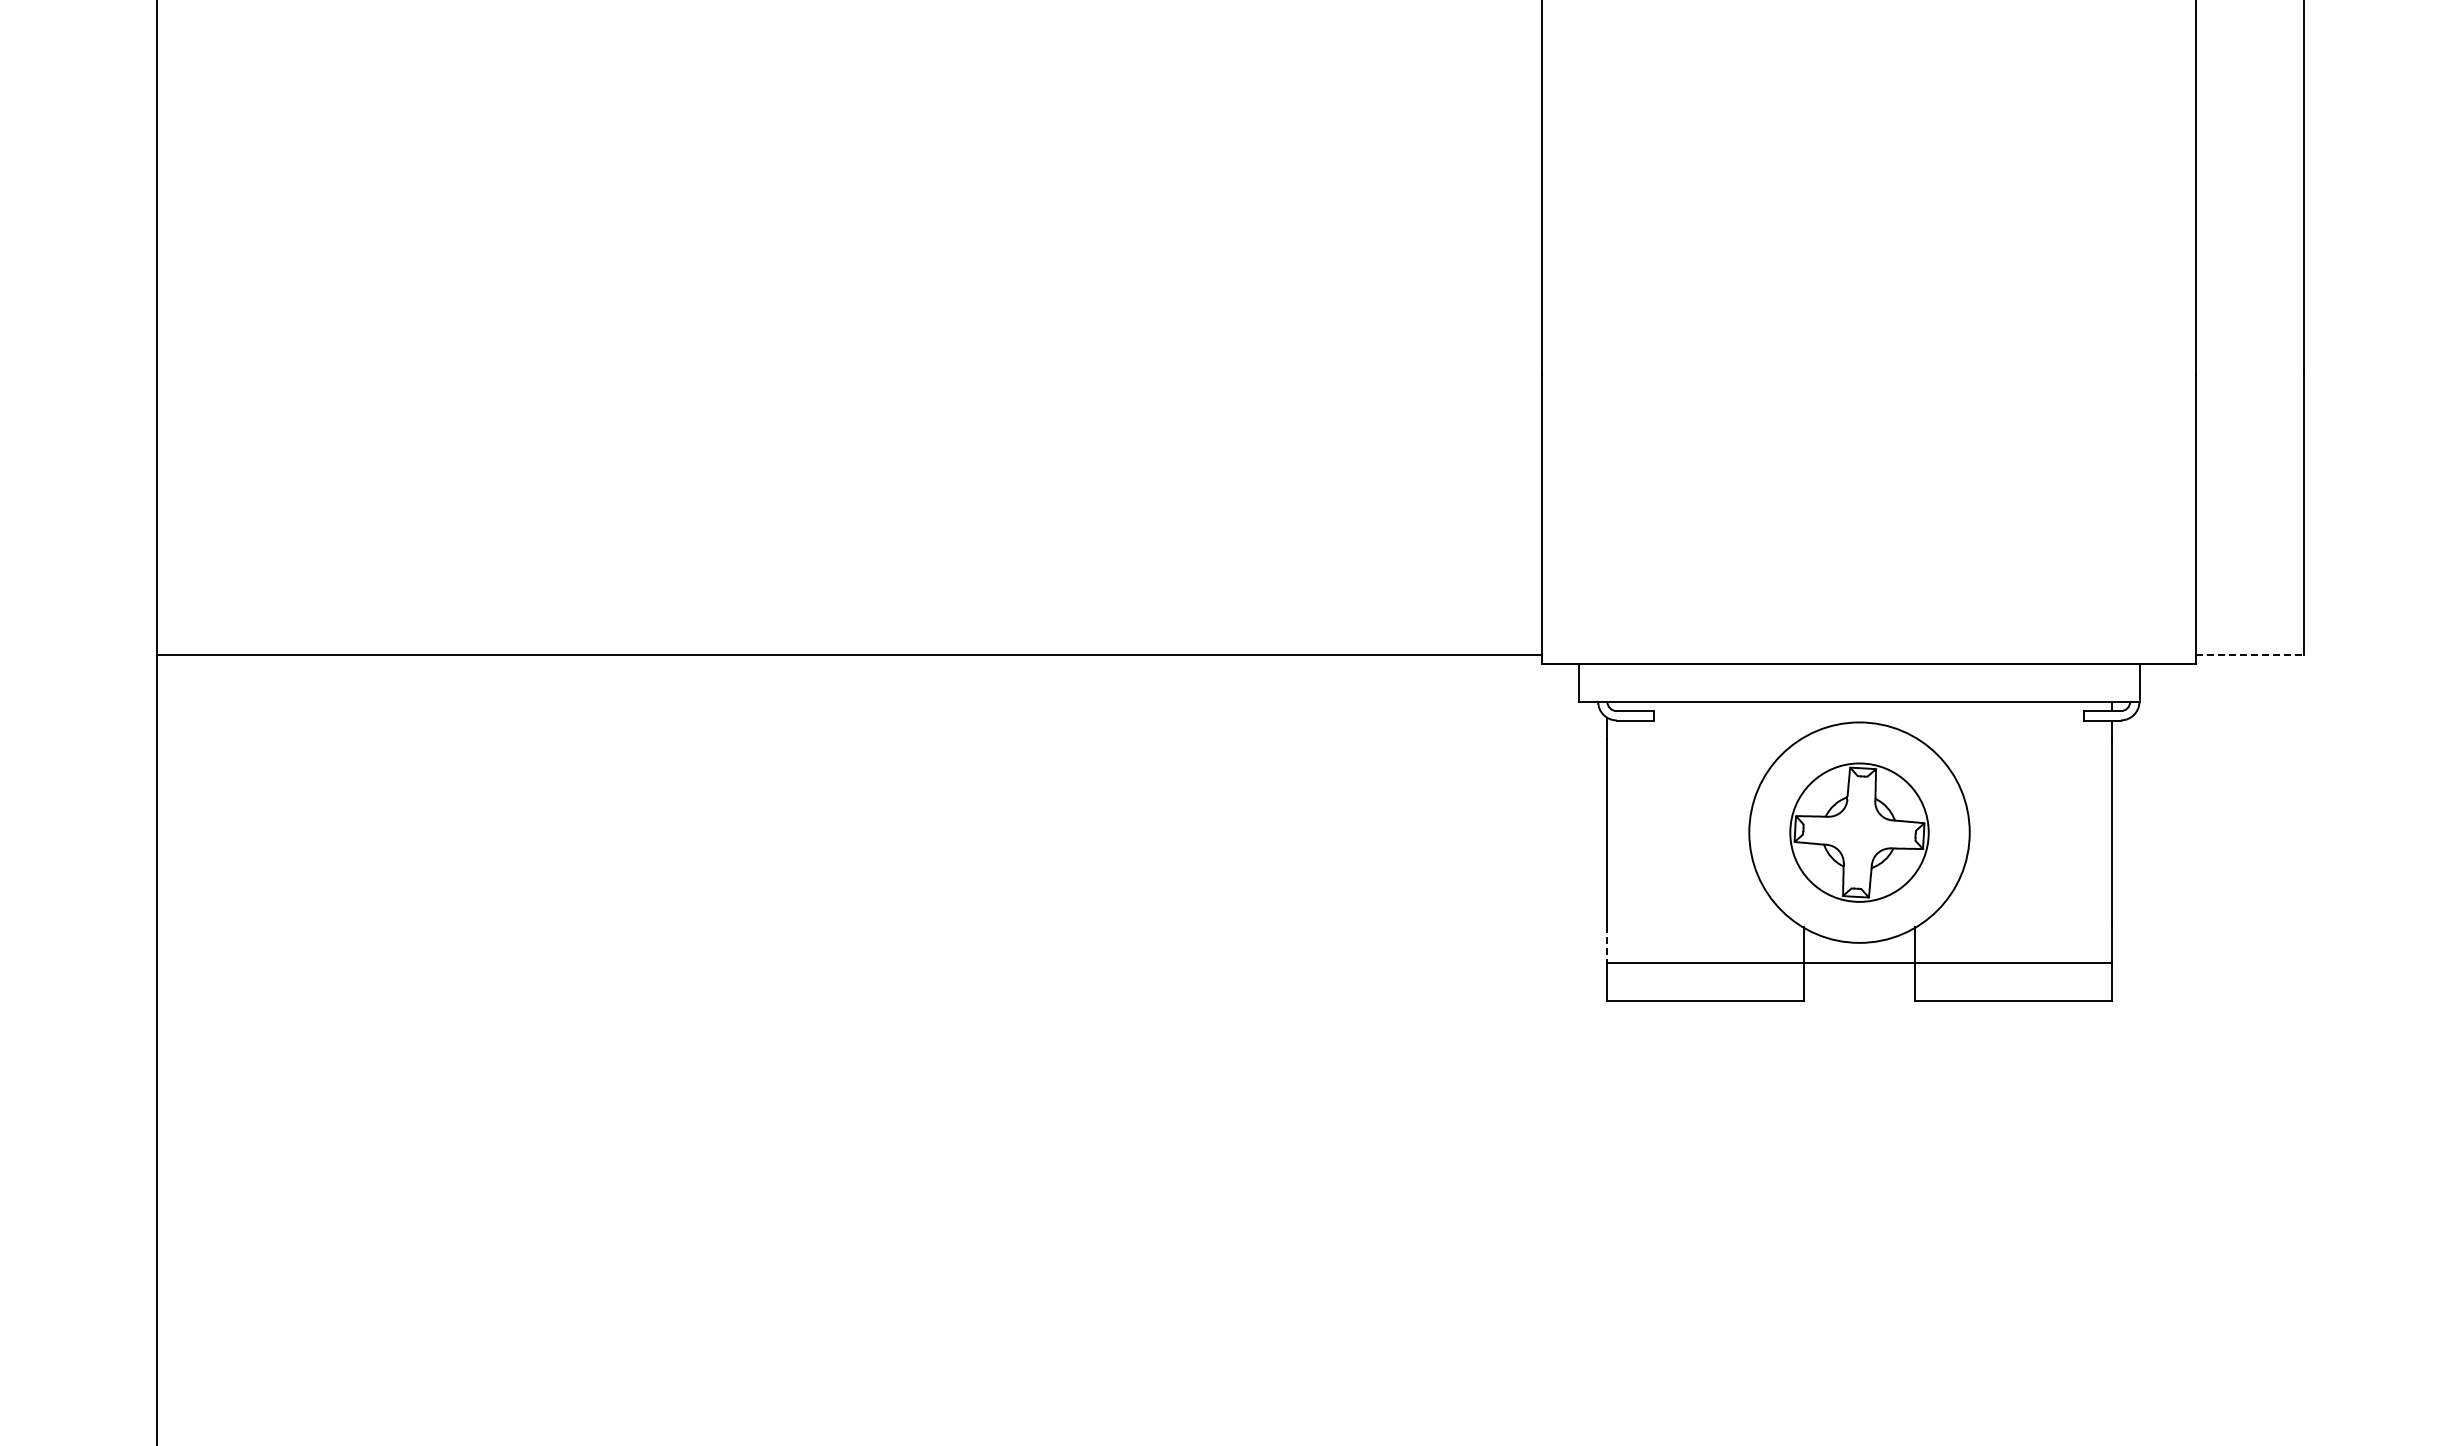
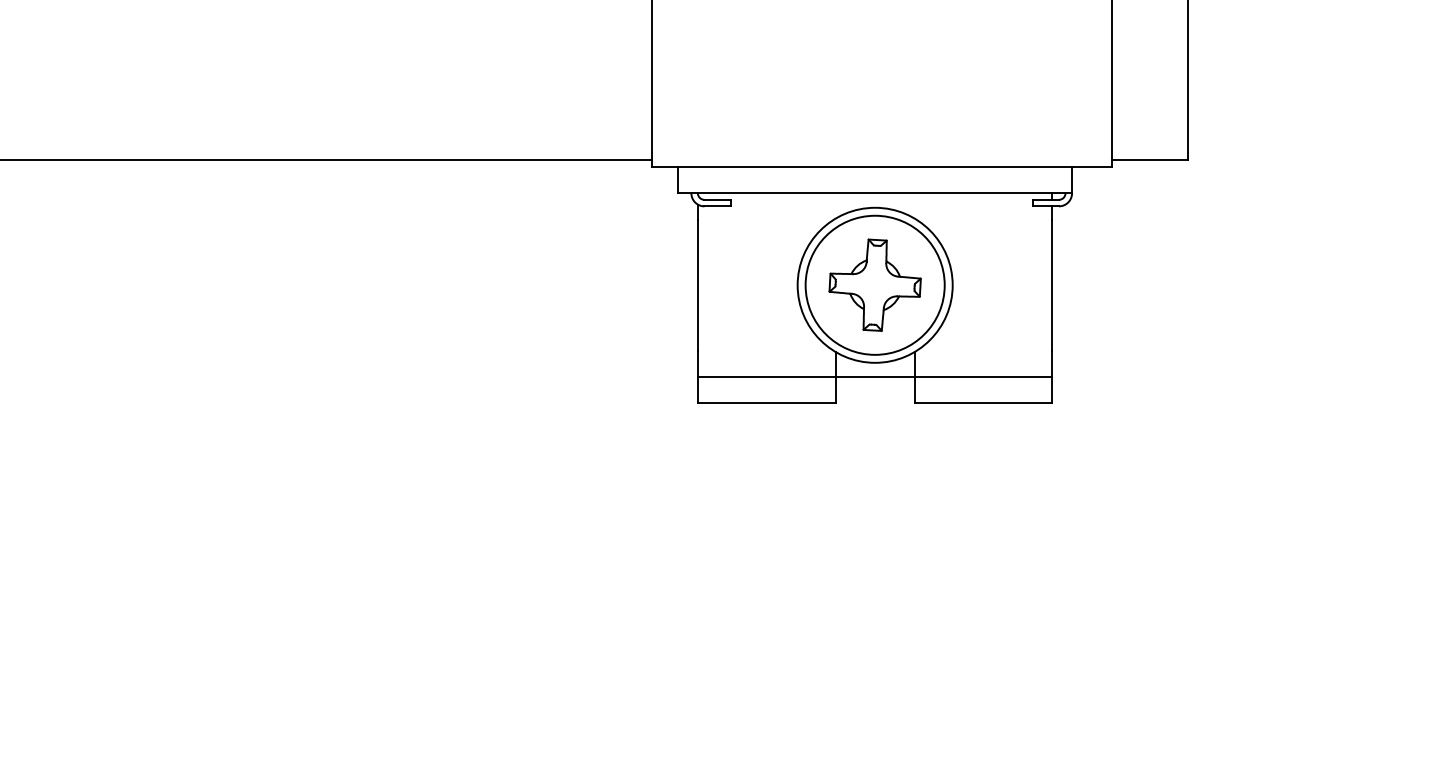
line: (2250, 655) -> (1150, 160), dashed -> solid
circle: (1859, 832) -> (875, 285), size x1.43
line: (1607, 944) -> (697, 363), dashed -> solid

